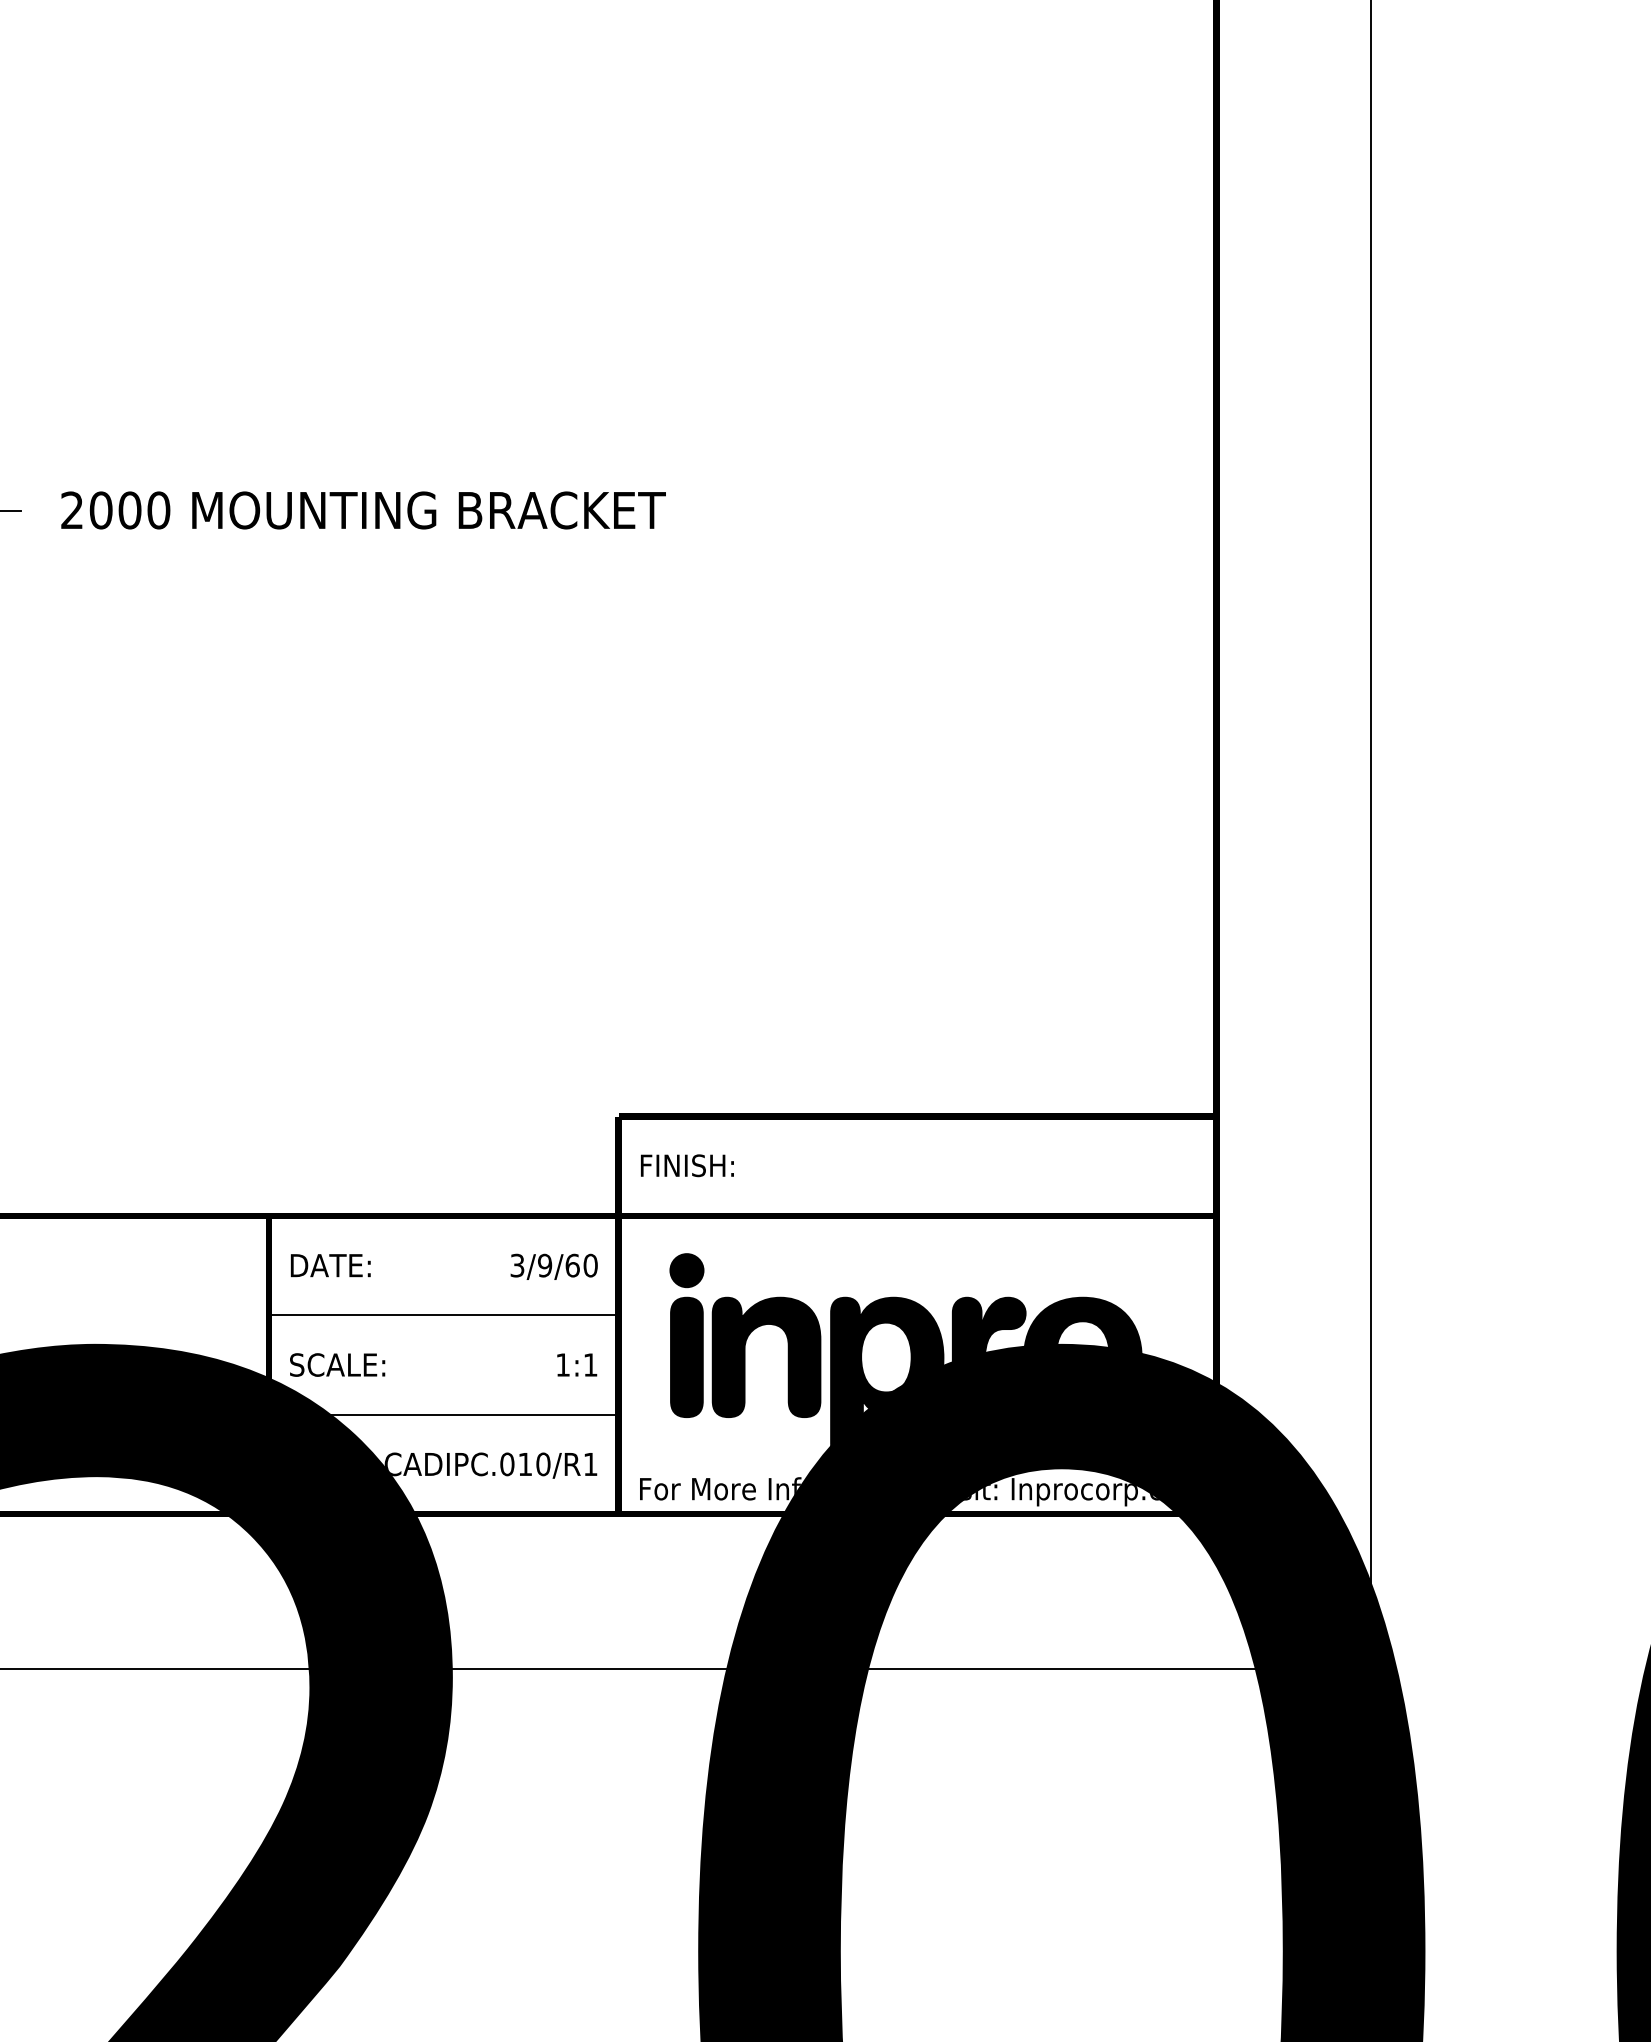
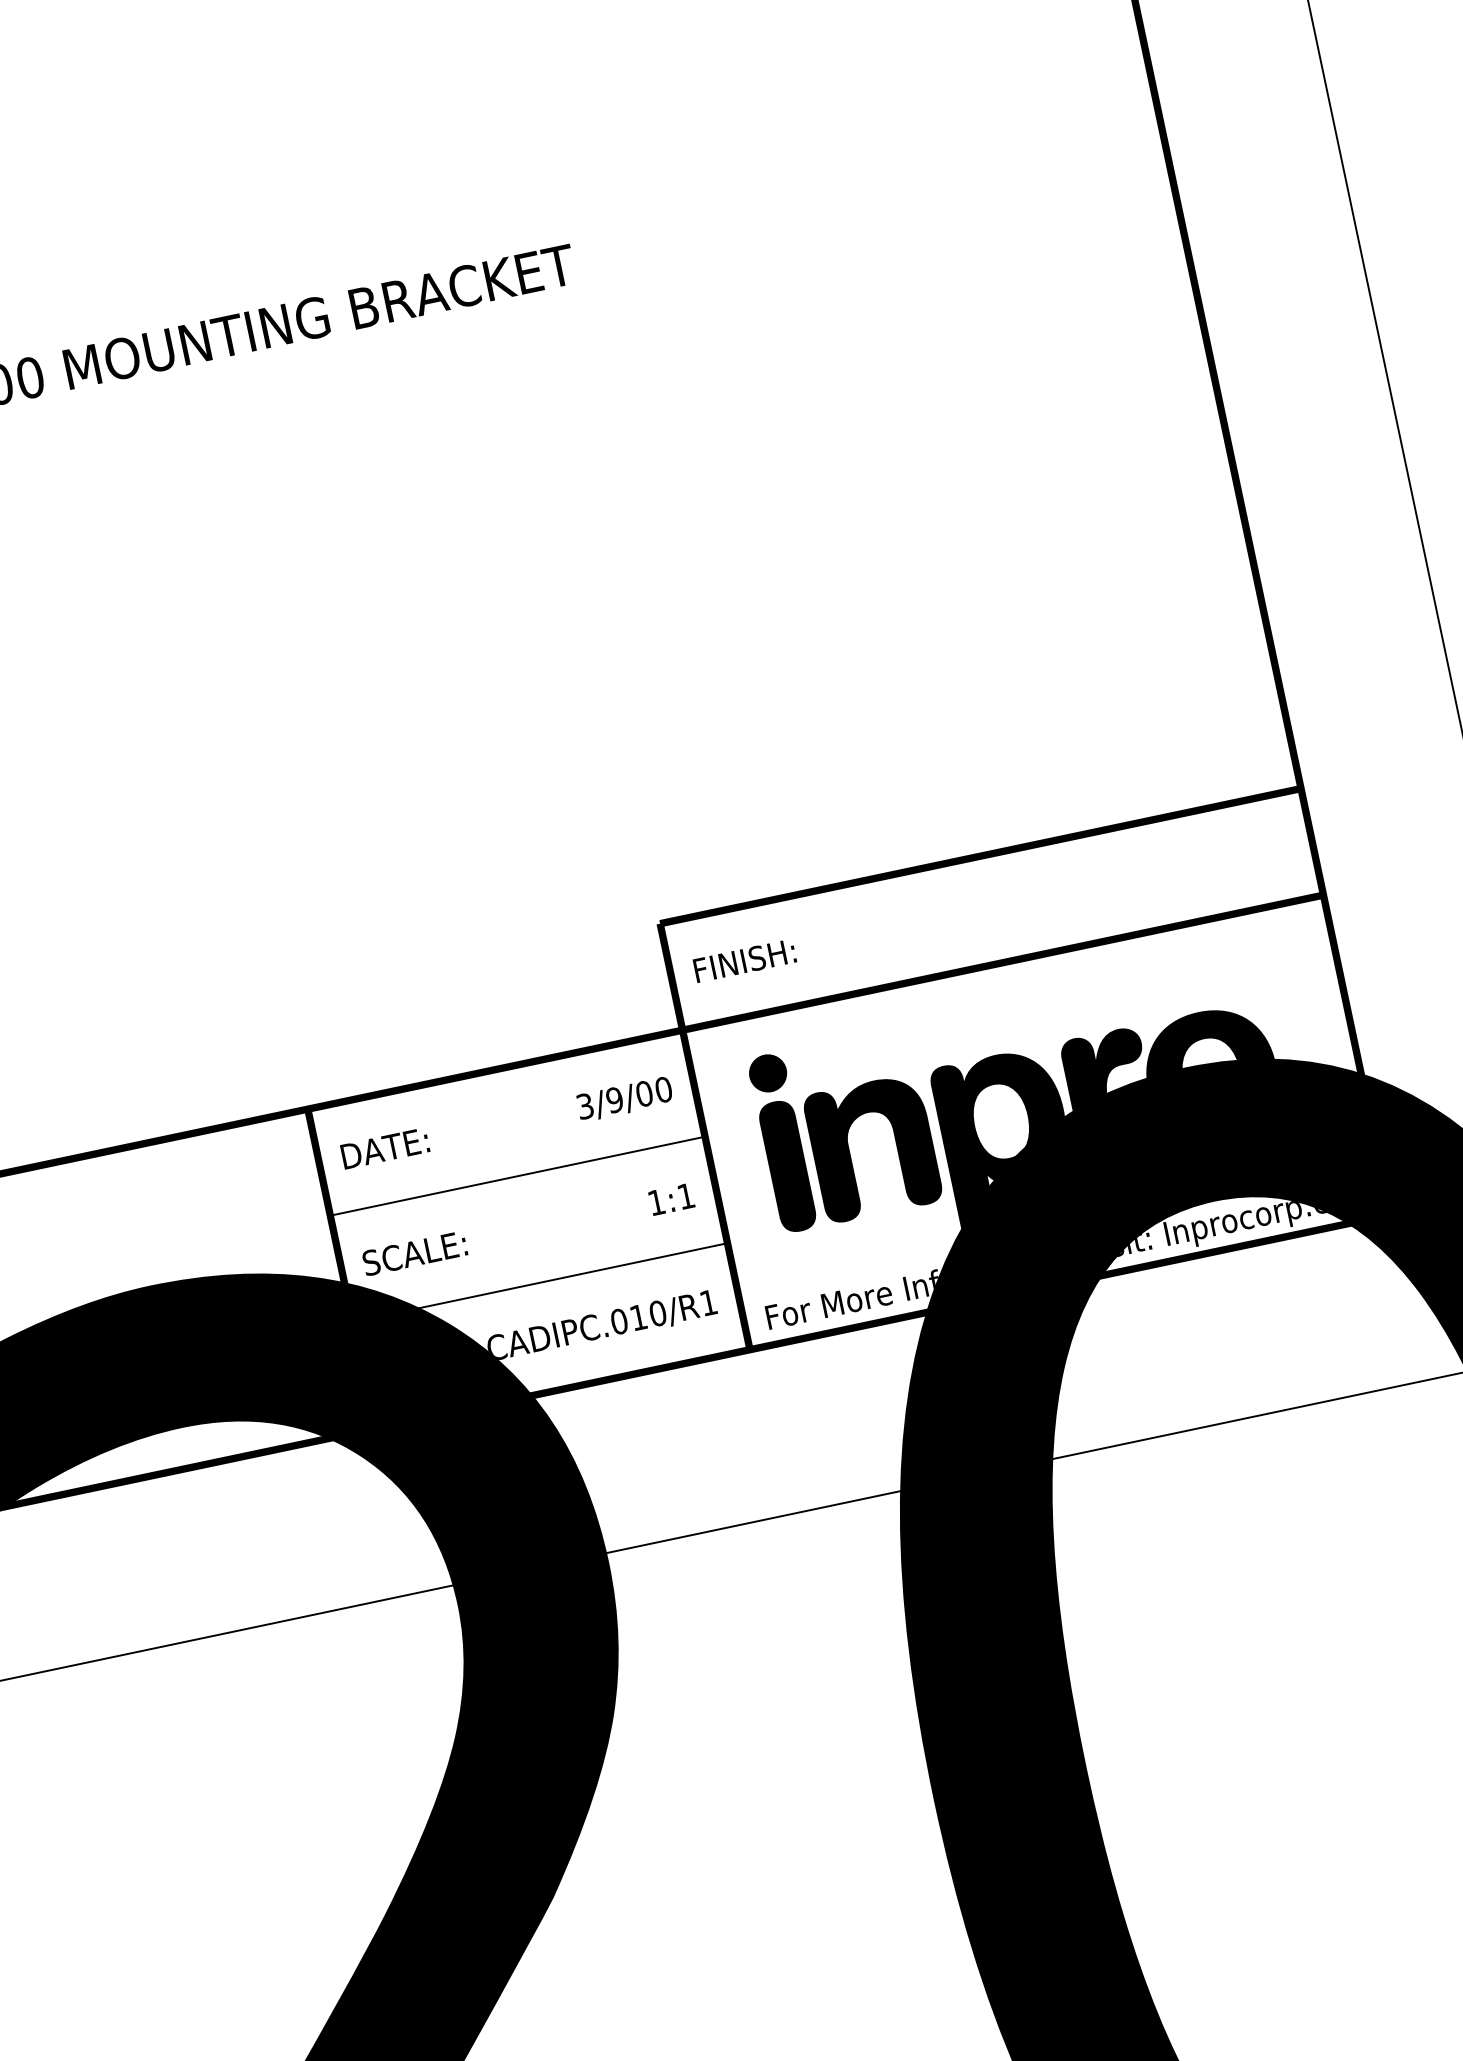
text: (572, 1265) -> (644, 1093), 3/9/60 -> 3/9/00

